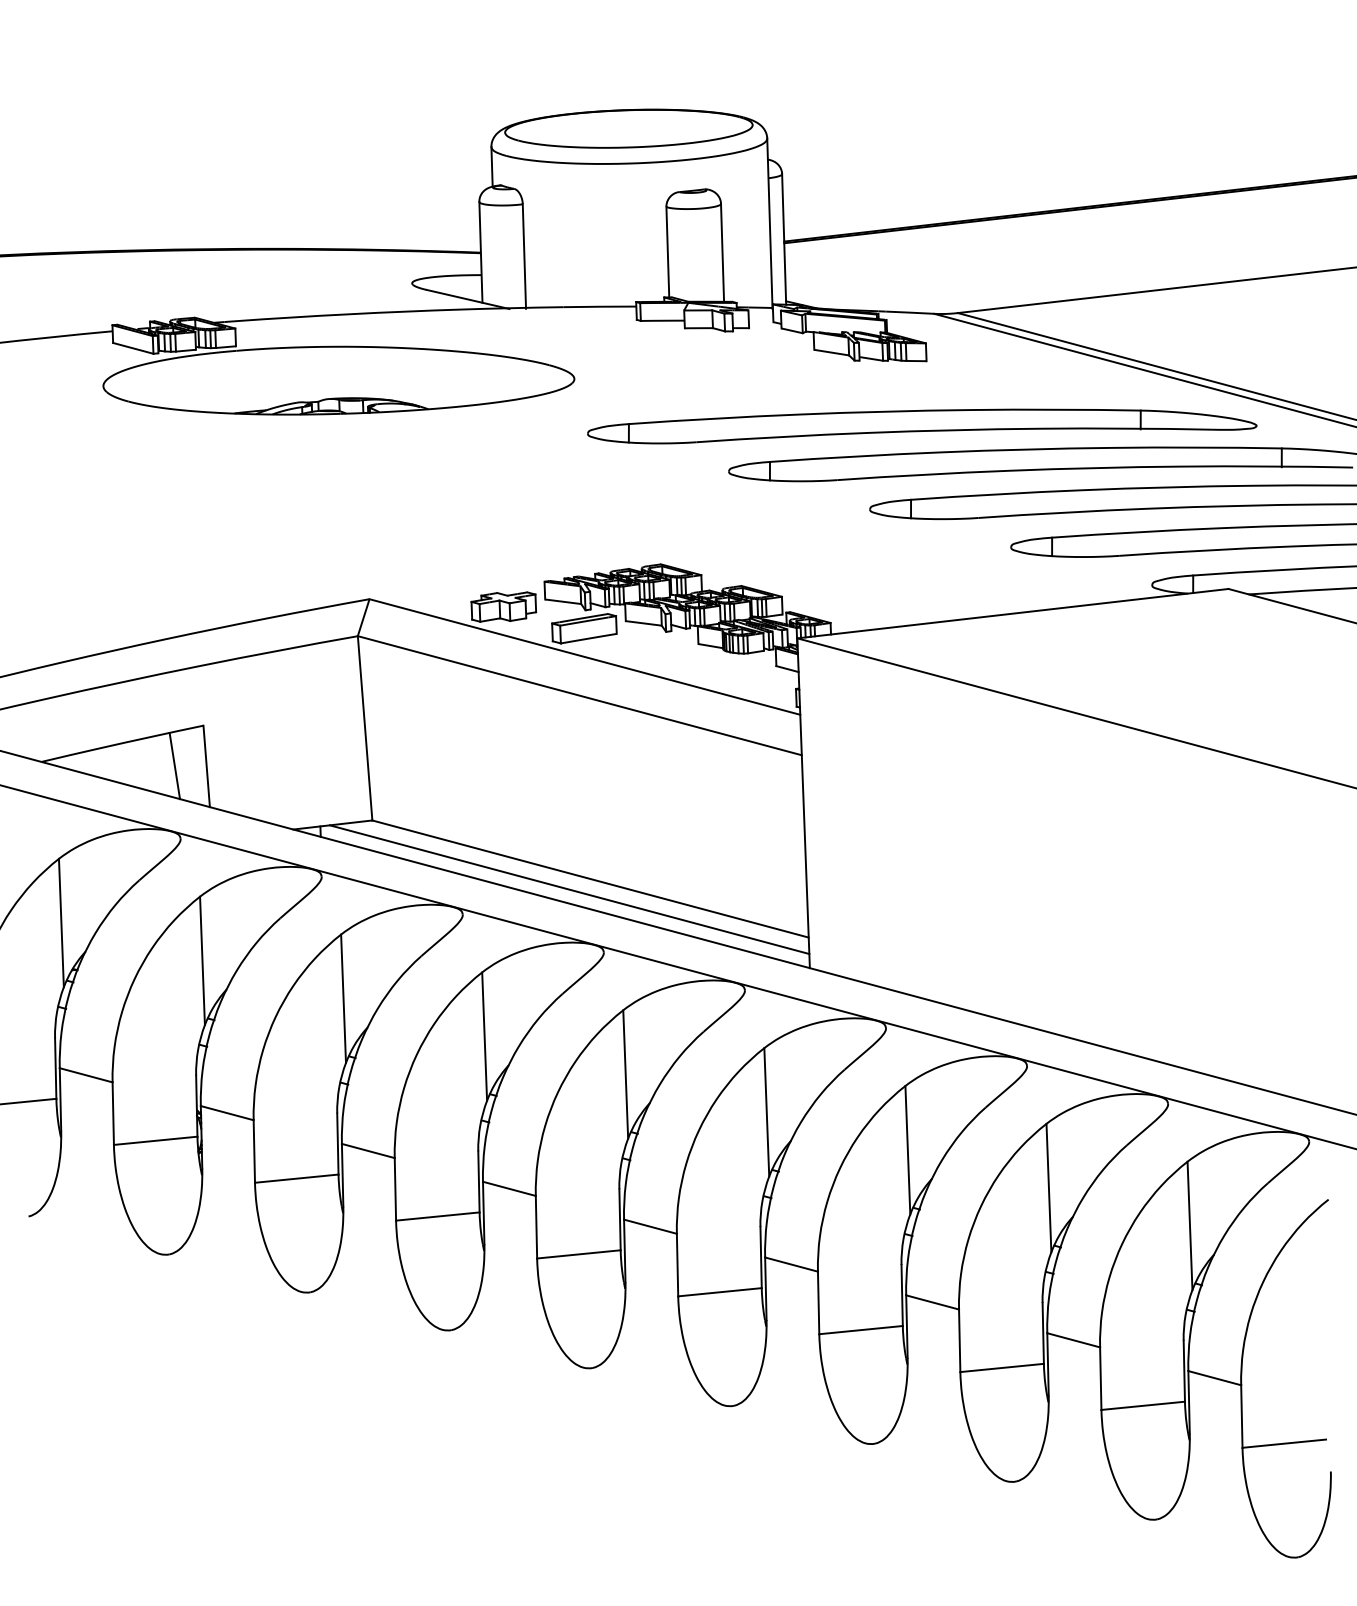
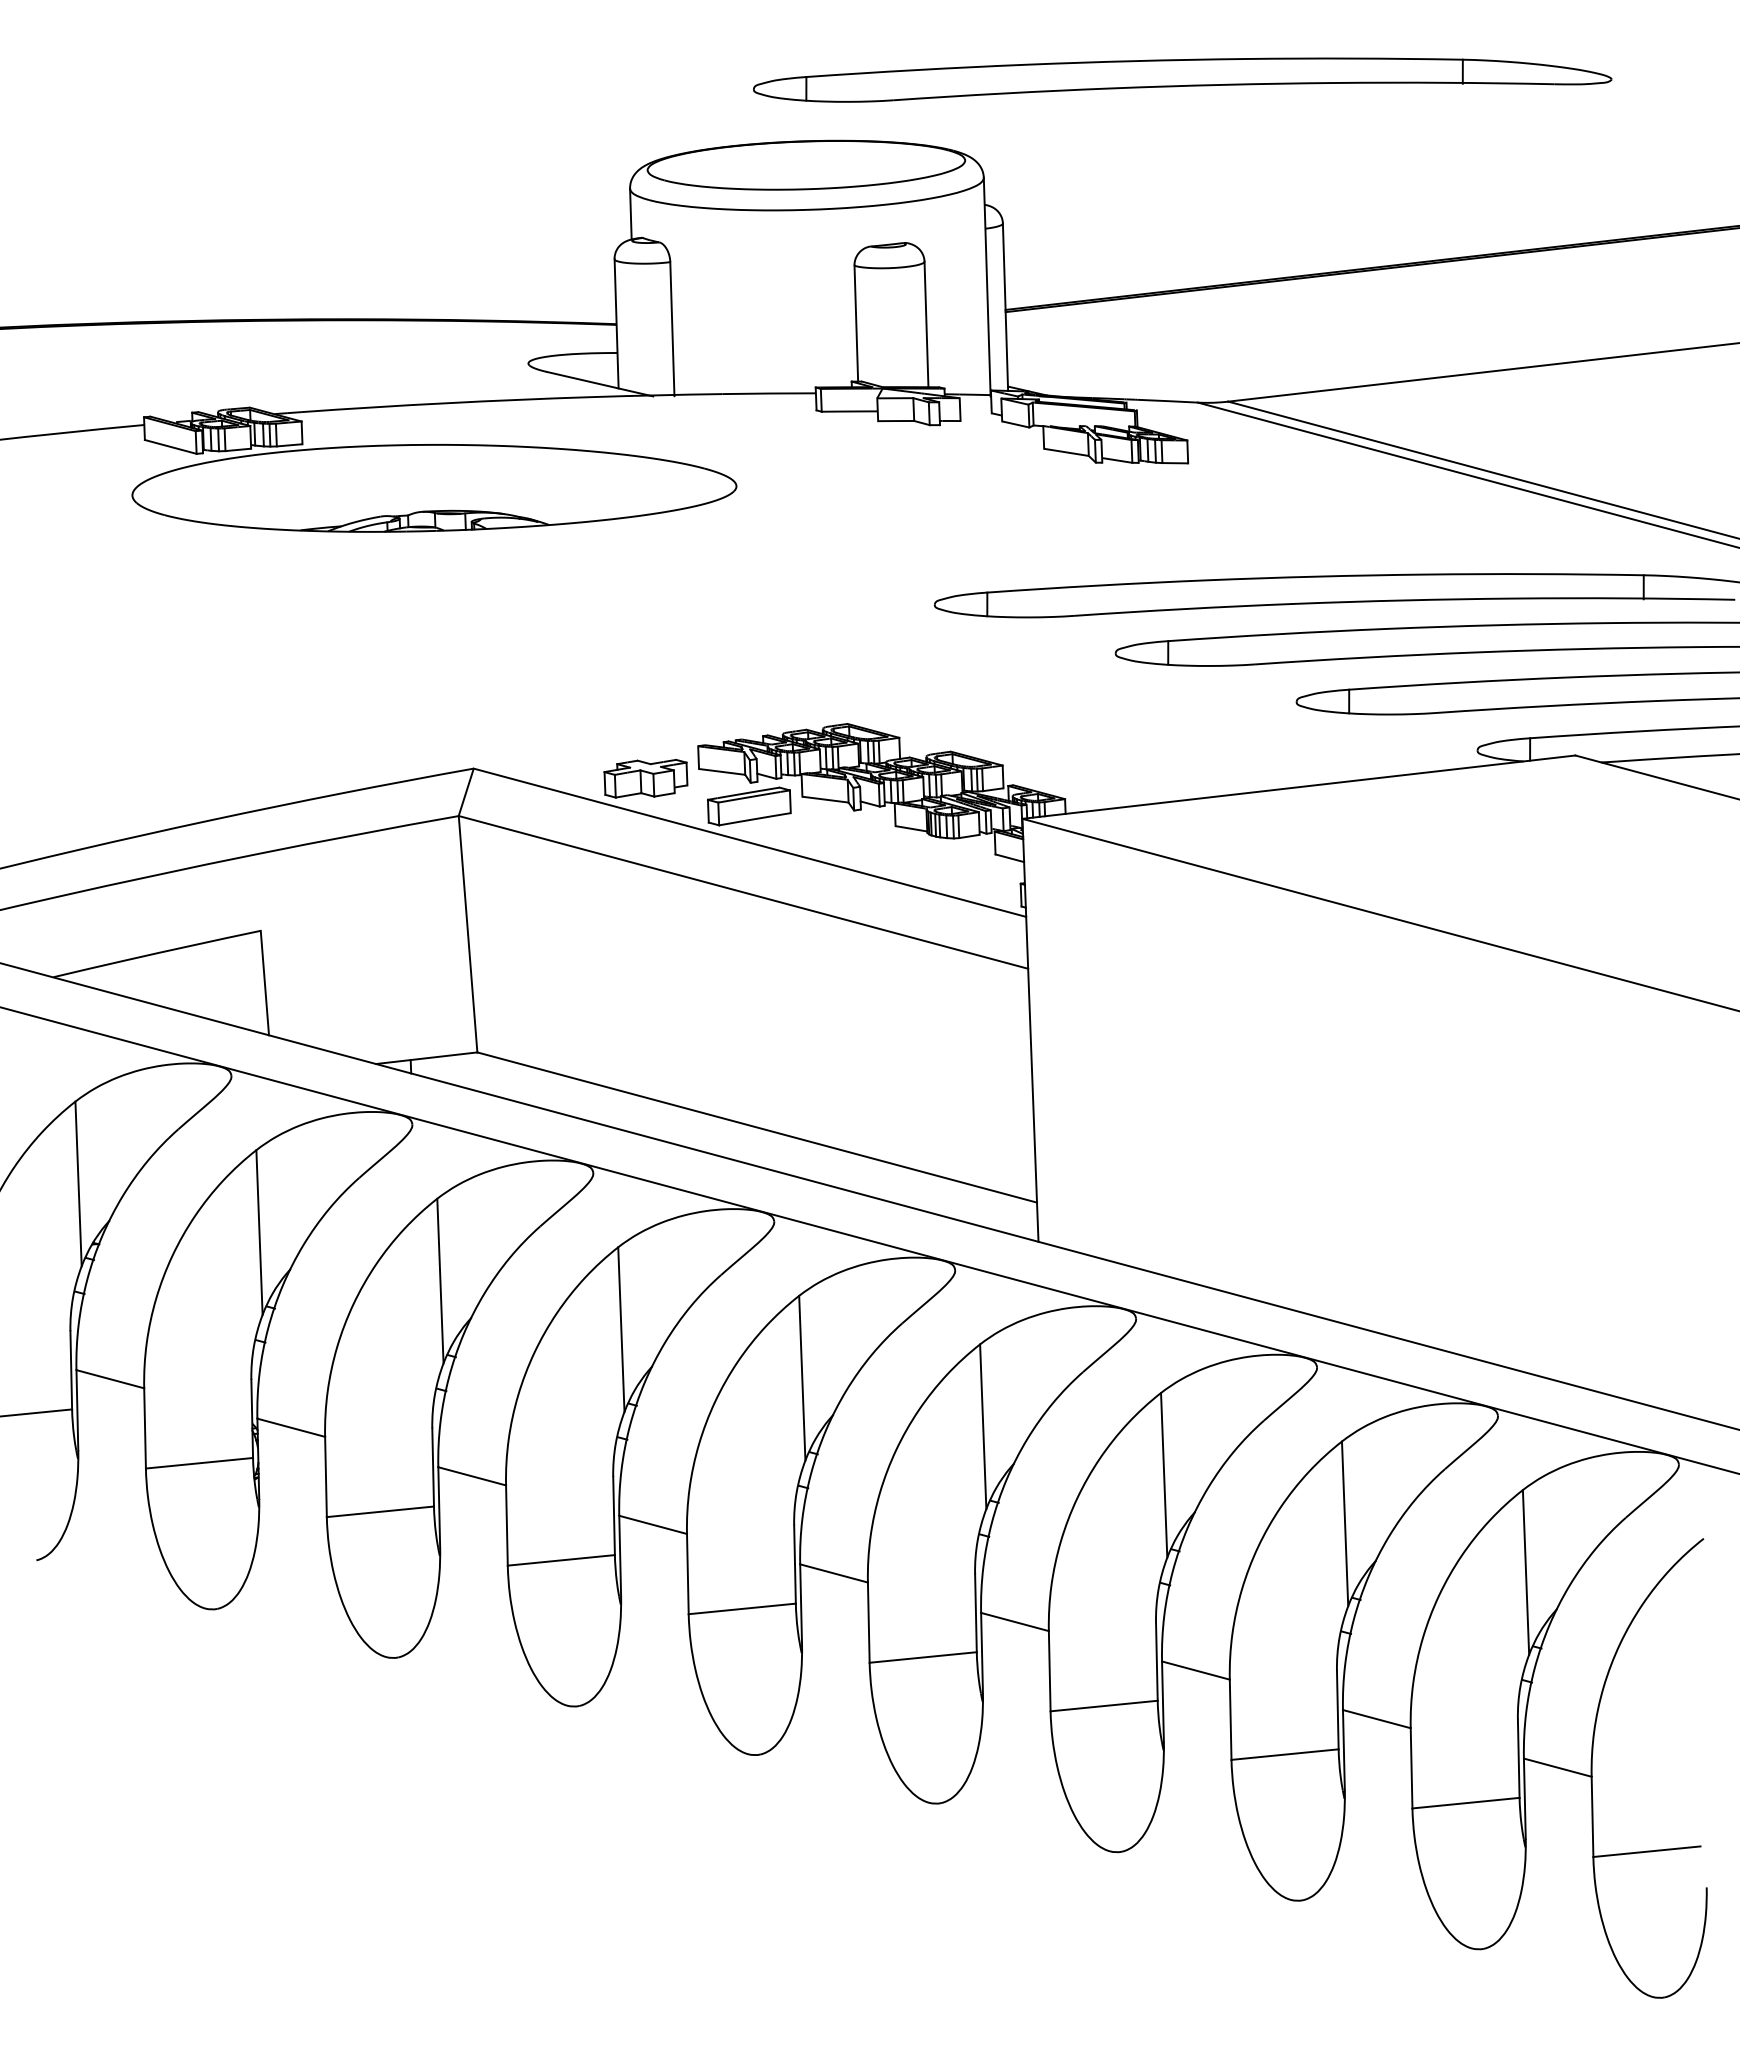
part: (922, 426) -> (1182, 79), moved
line: (174, 765) -> (223, 982), removed
line: (568, 889) -> (729, 1140), removed

